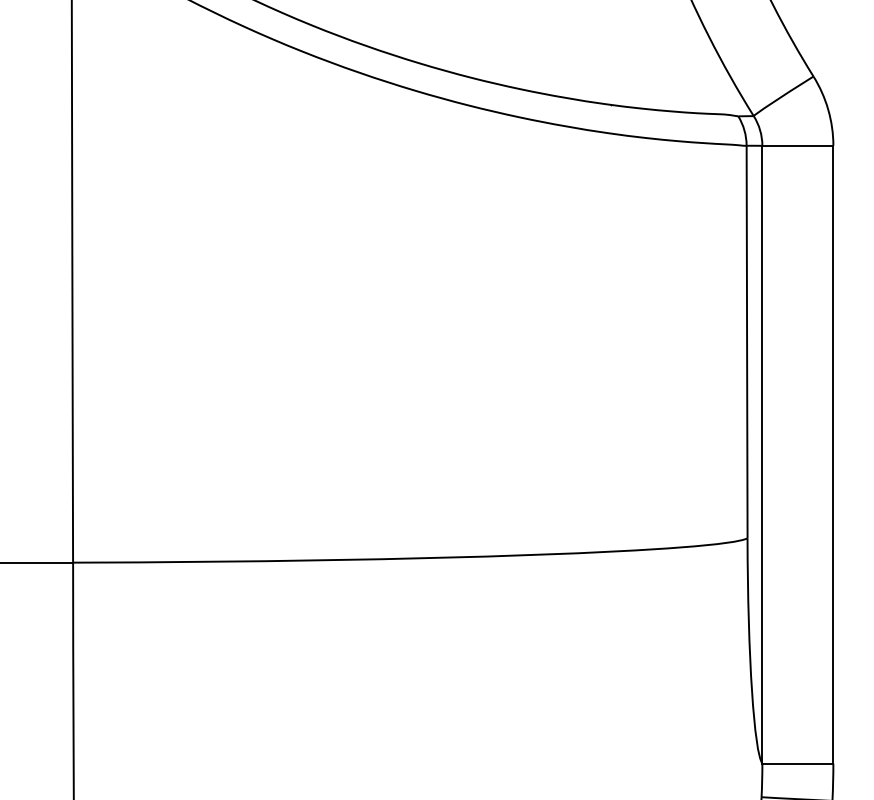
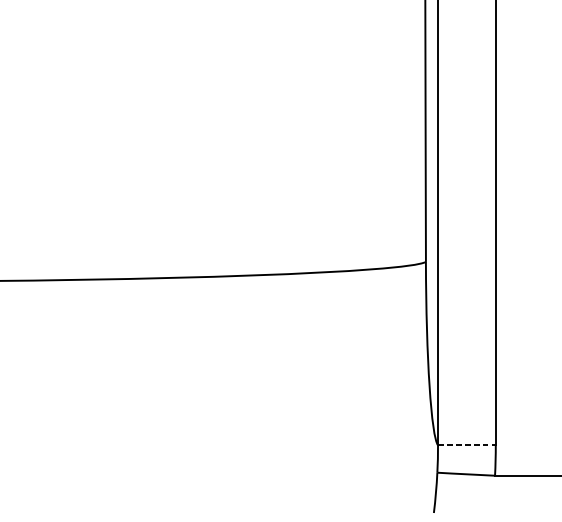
line: (797, 763) -> (466, 445), solid -> dashed

